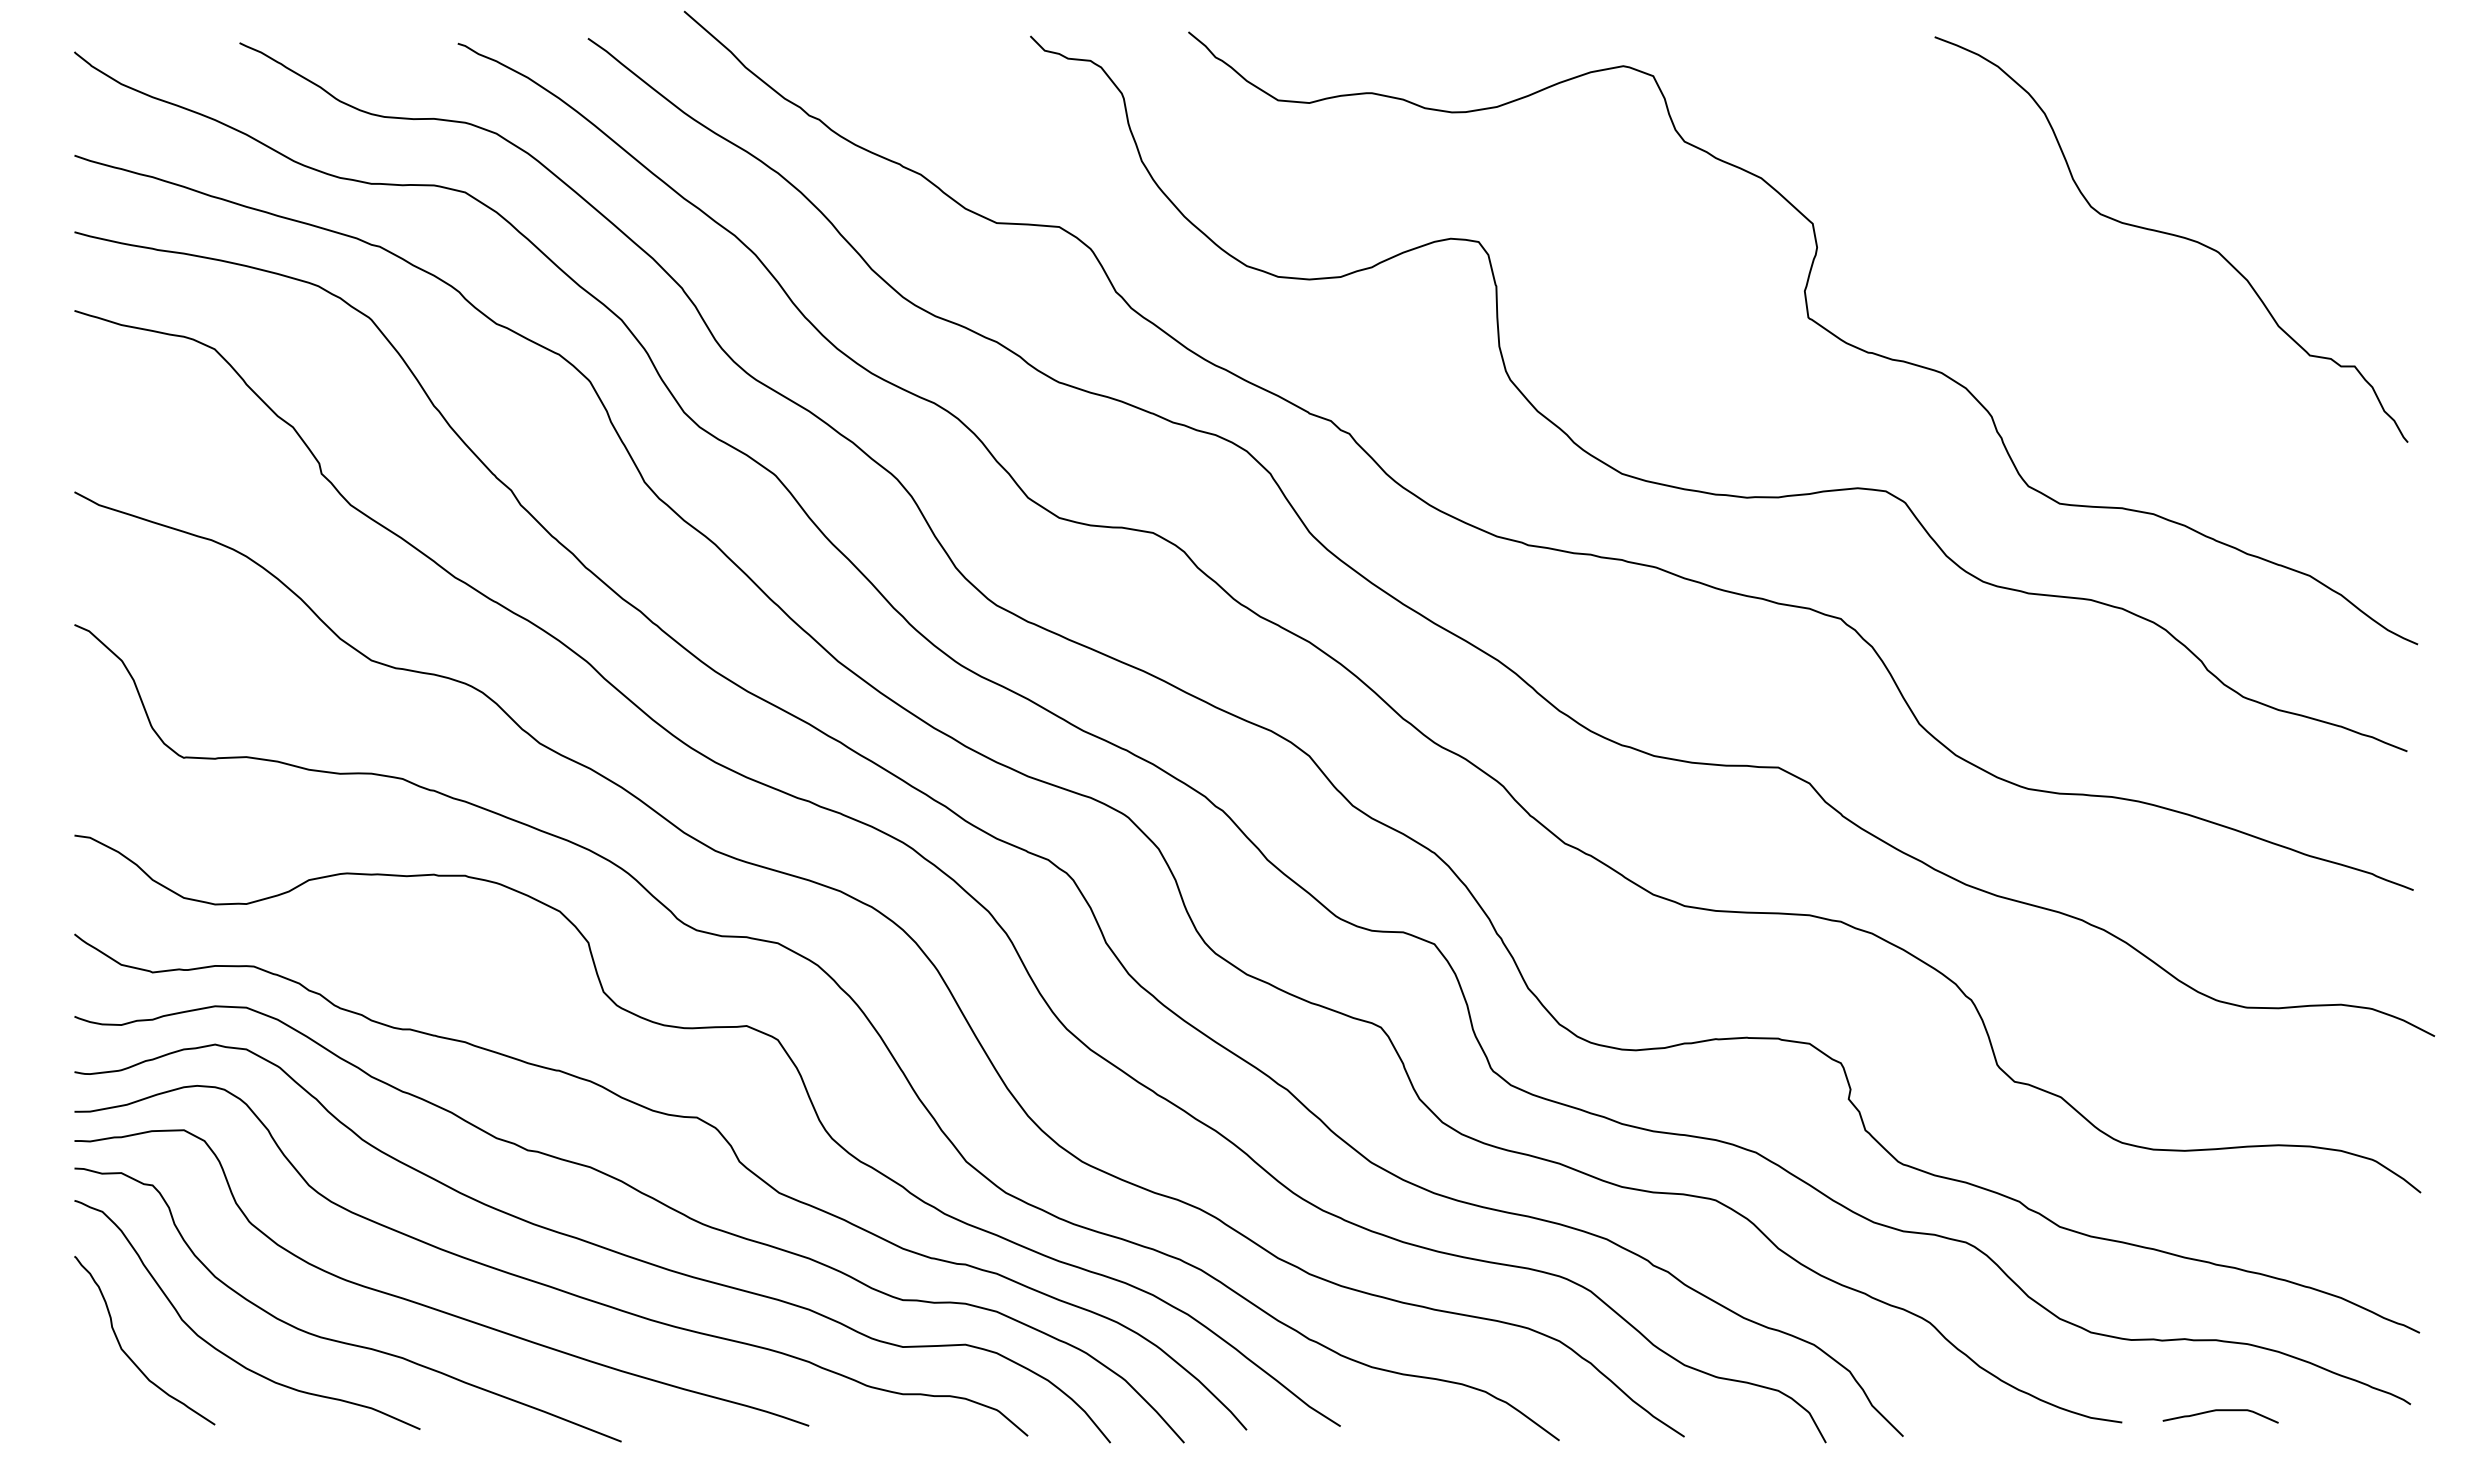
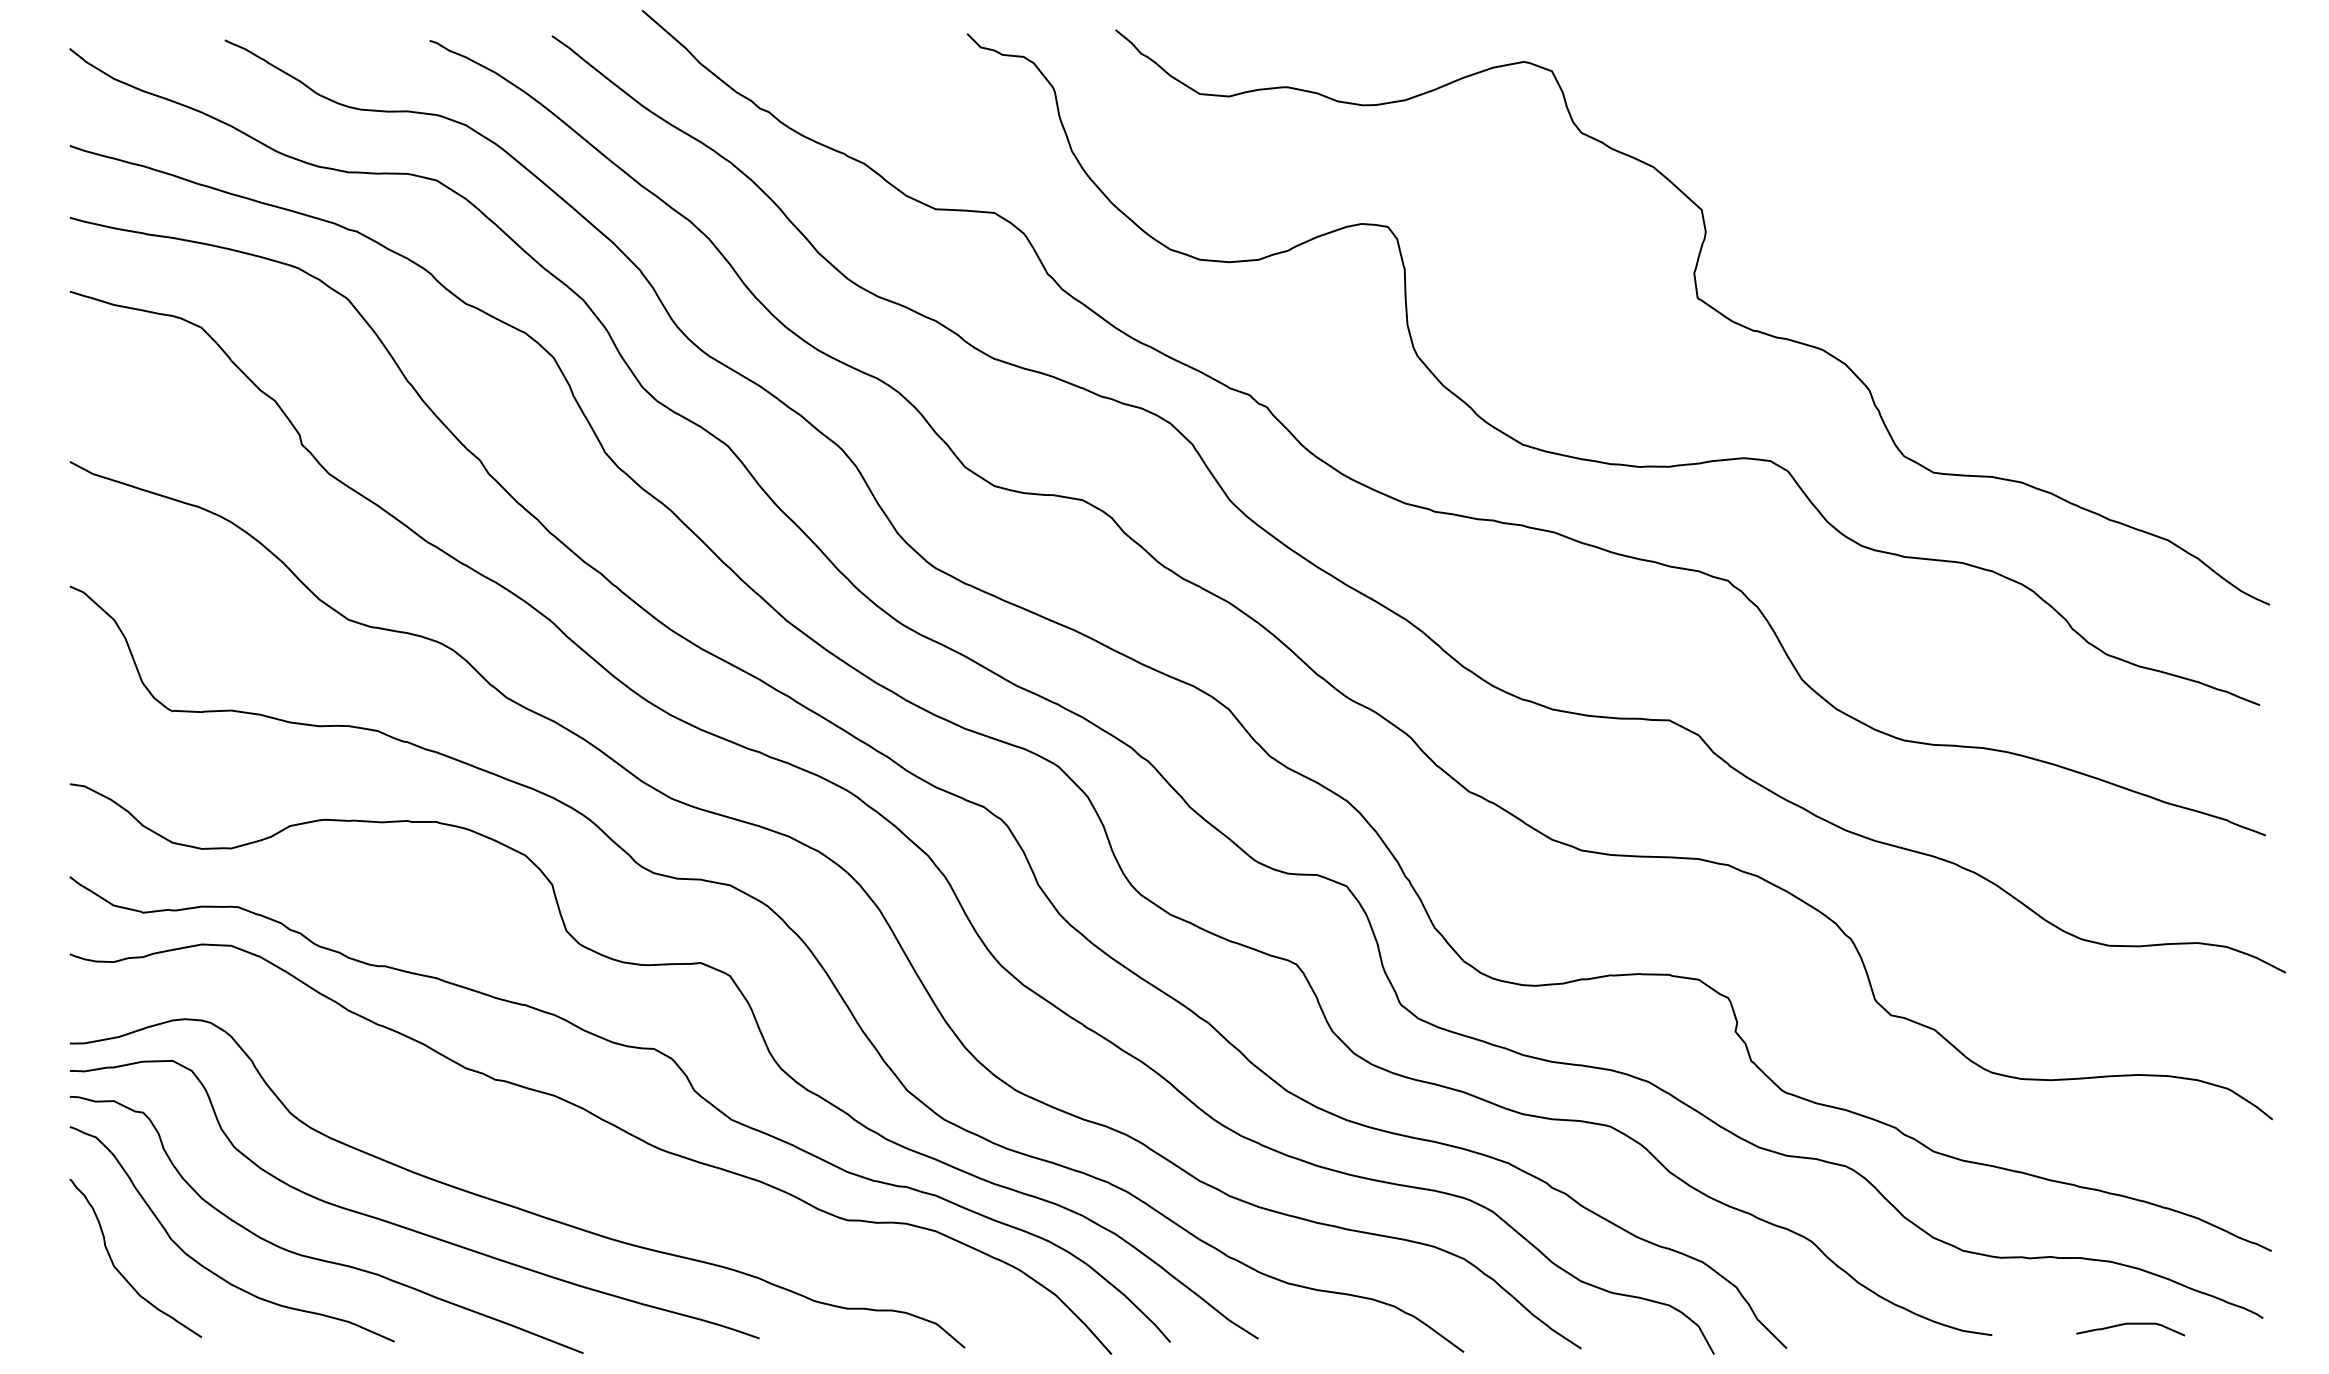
curve: (2172, 236) -> (2039, 221), removed
curve: (591, 1242) -> (555, 1166), removed
curve: (2220, 1411) -> (2130, 1324), moved

